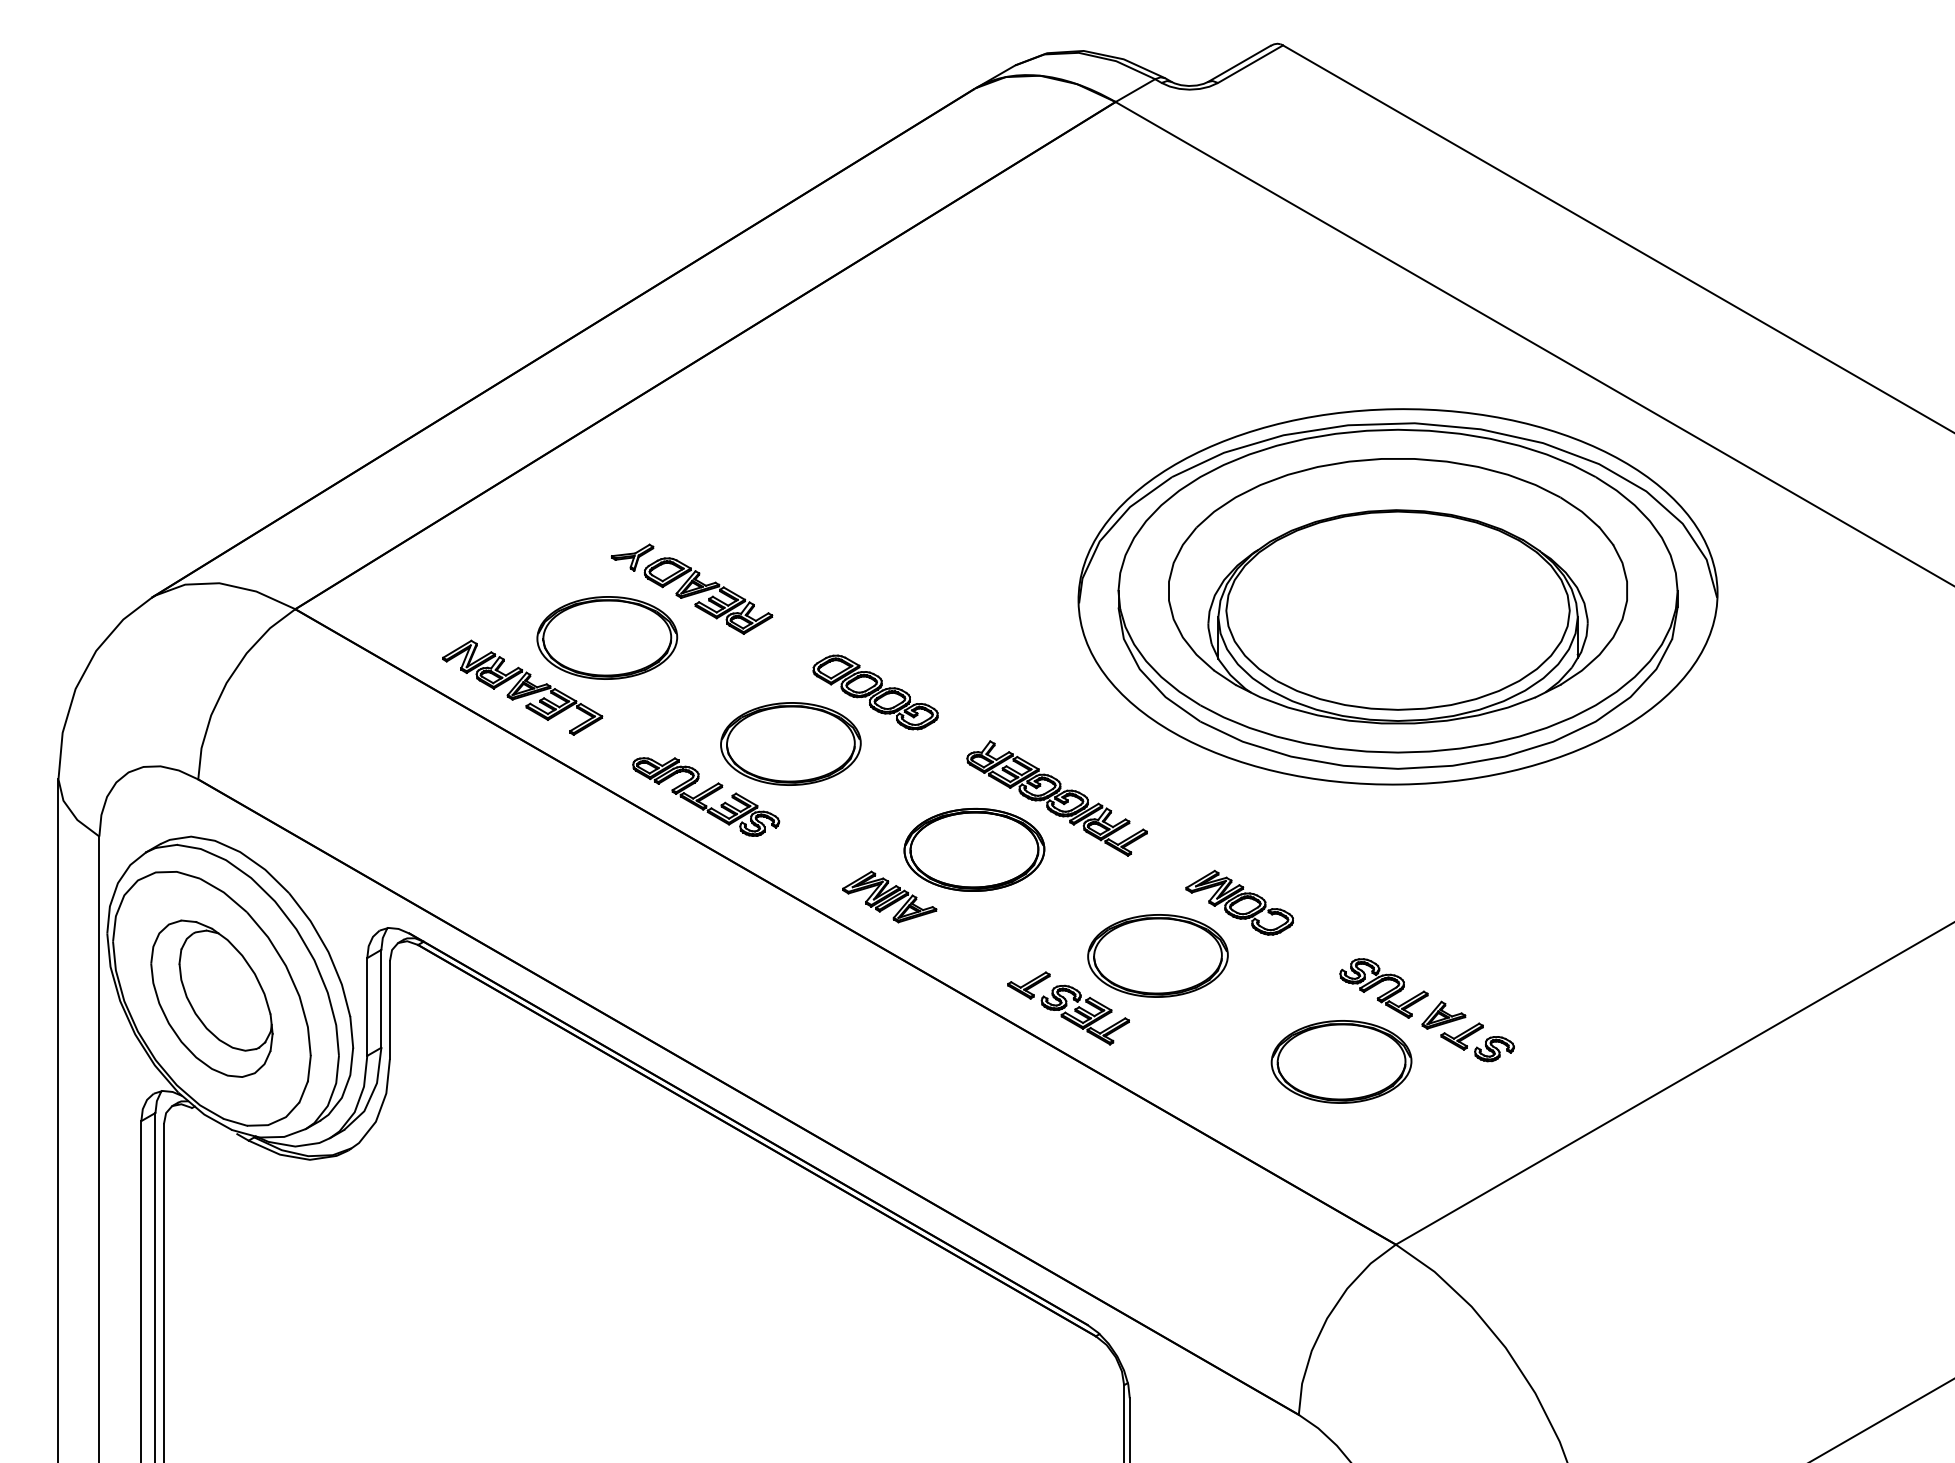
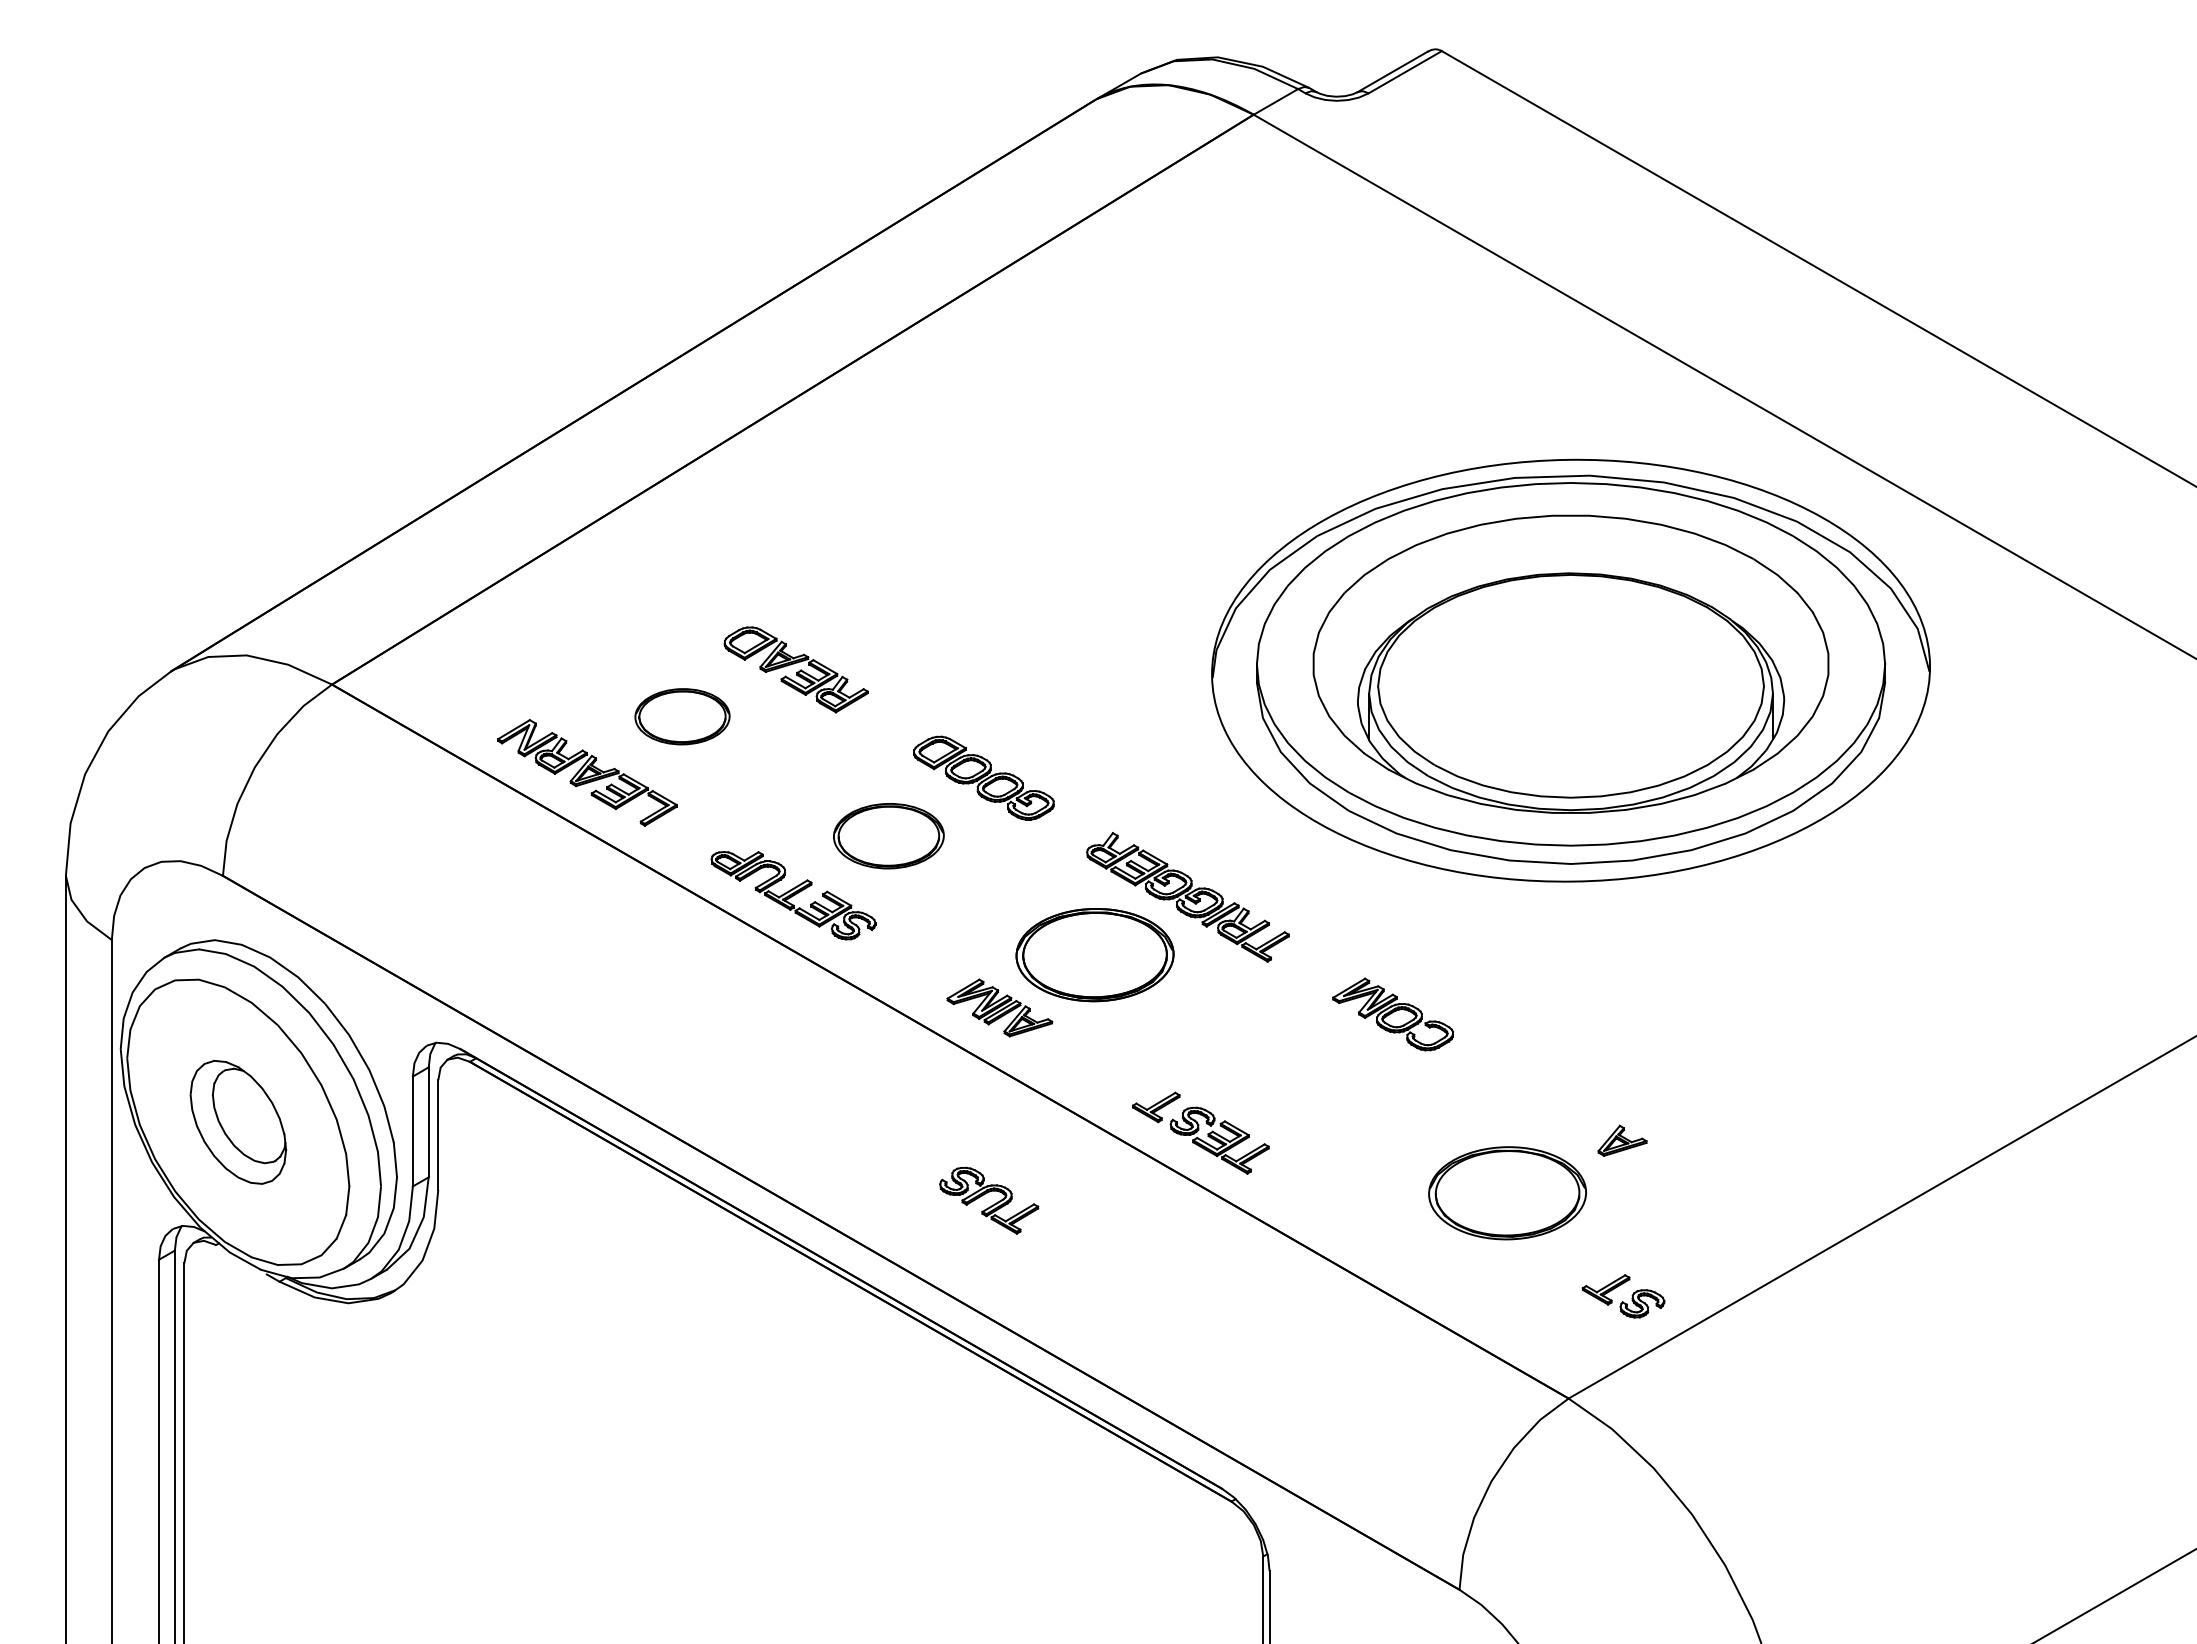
part: (632, 557) -> (710, 626), removed
part: (607, 637) -> (682, 716), size x0.6
part: (790, 744) -> (888, 836), size x0.7
part: (1157, 956) -> (1300, 1074), removed
part: (1384, 988) -> (989, 1200), moved
part: (212, 998) -> (238, 1122), size x0.7
part: (1477, 1042) -> (1623, 1296), moved

